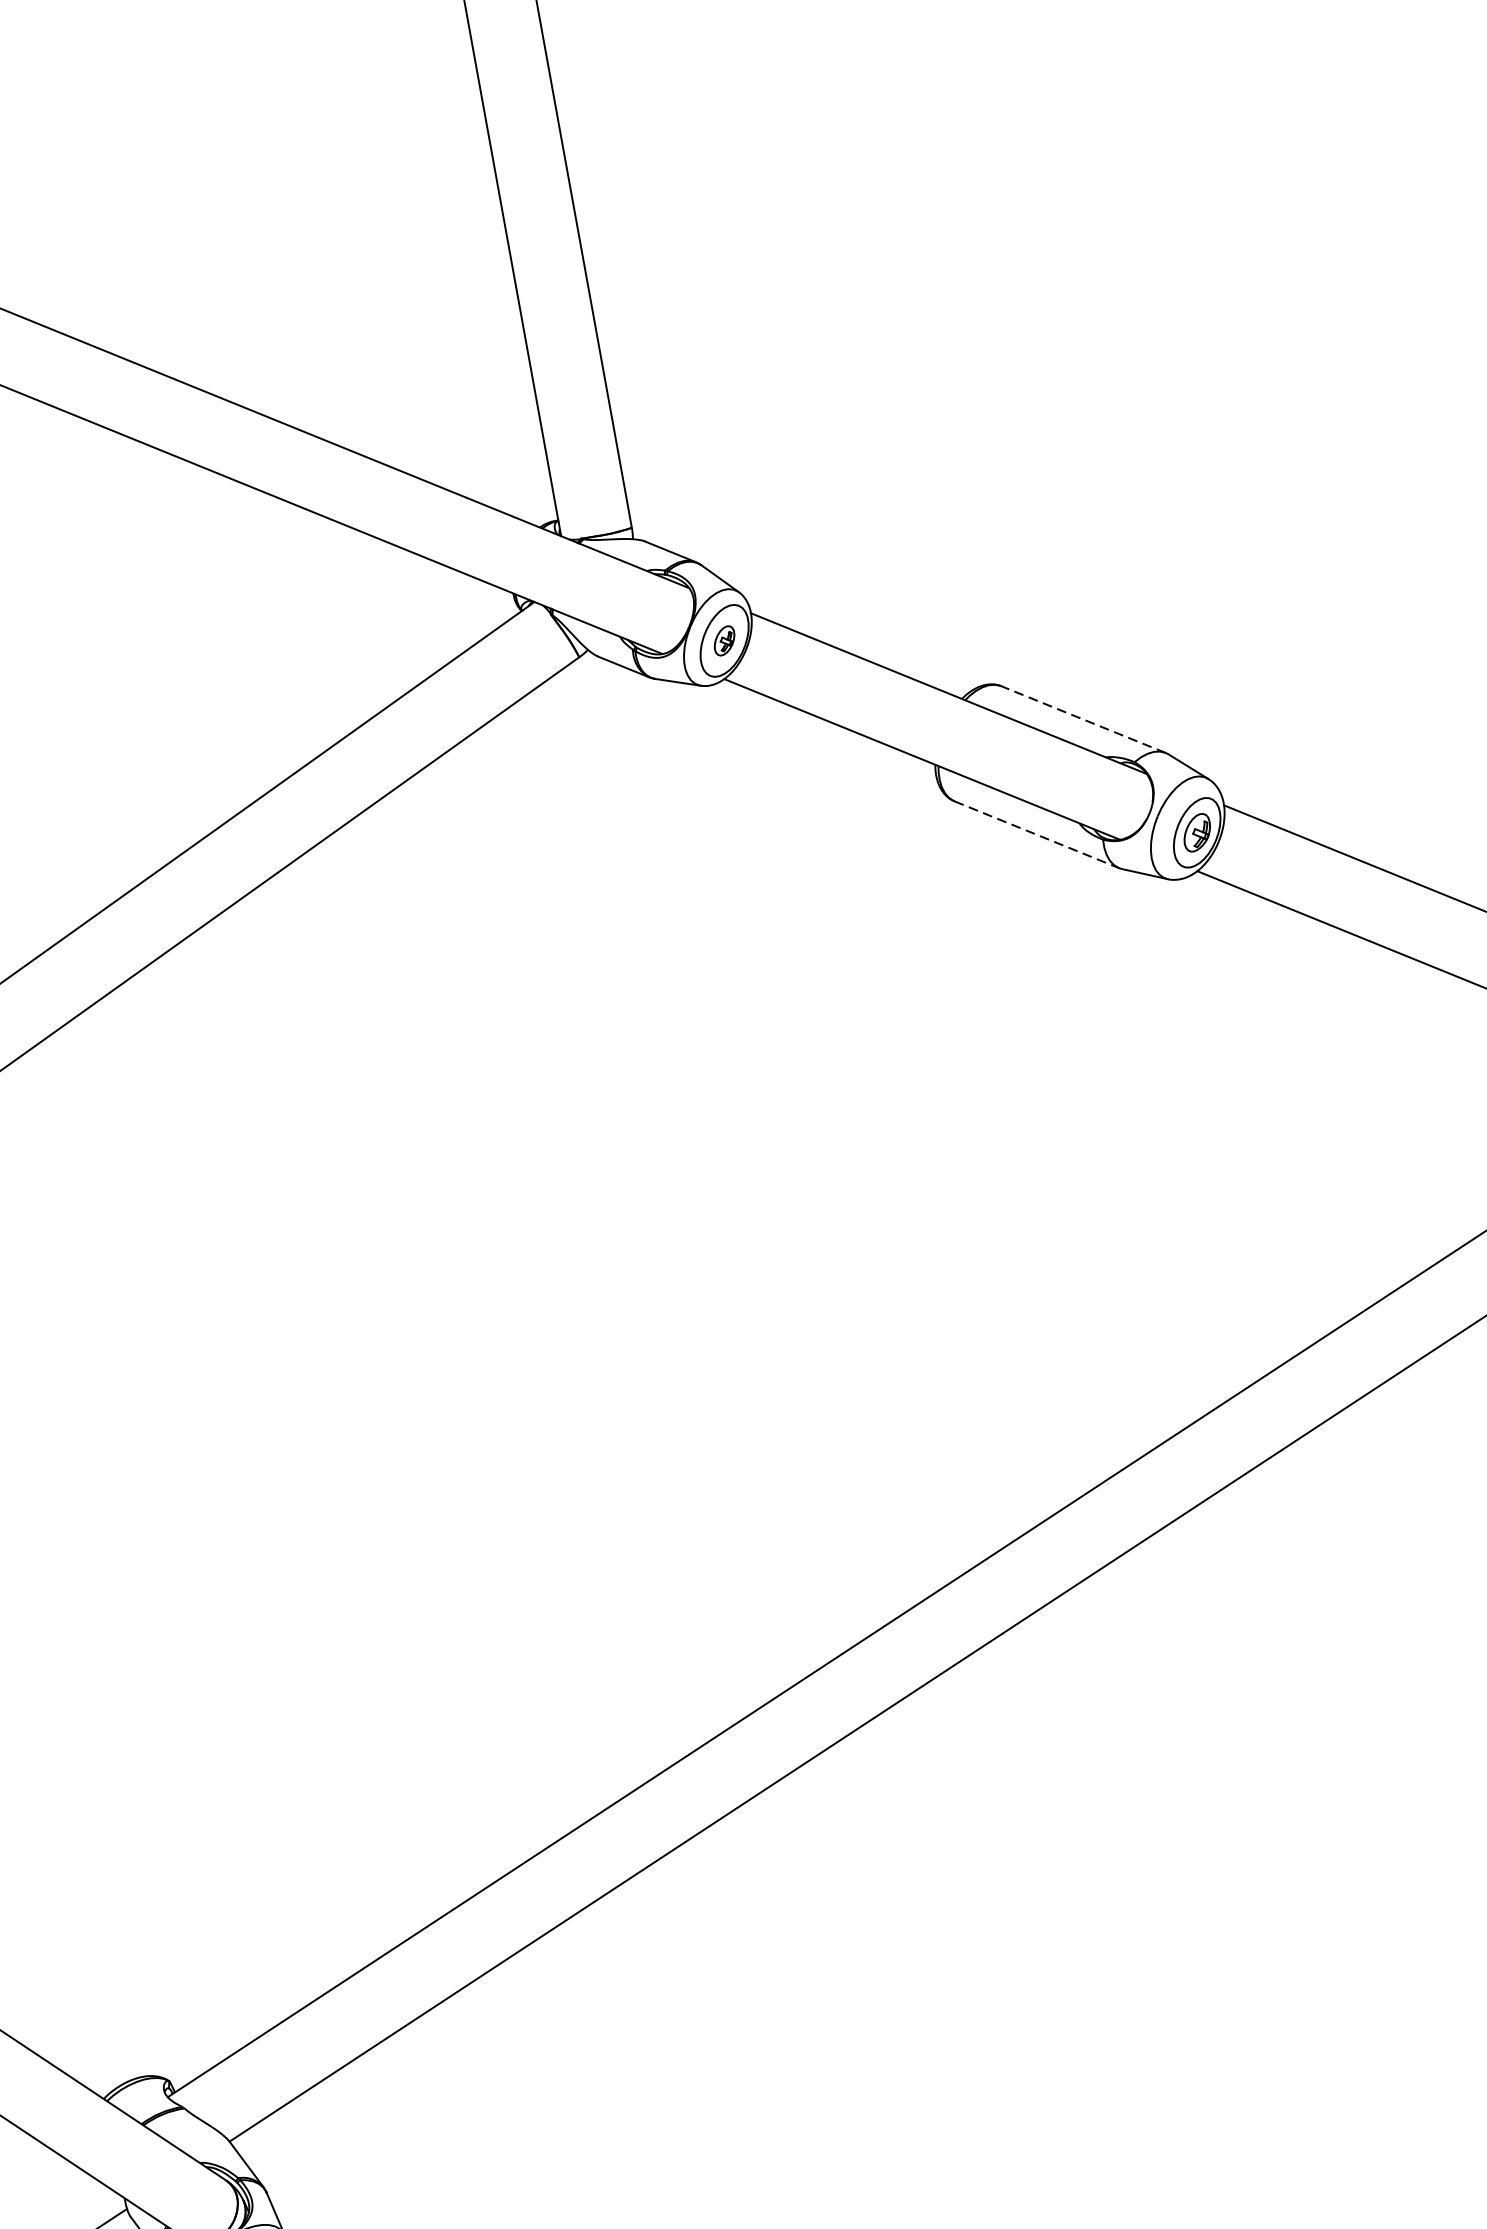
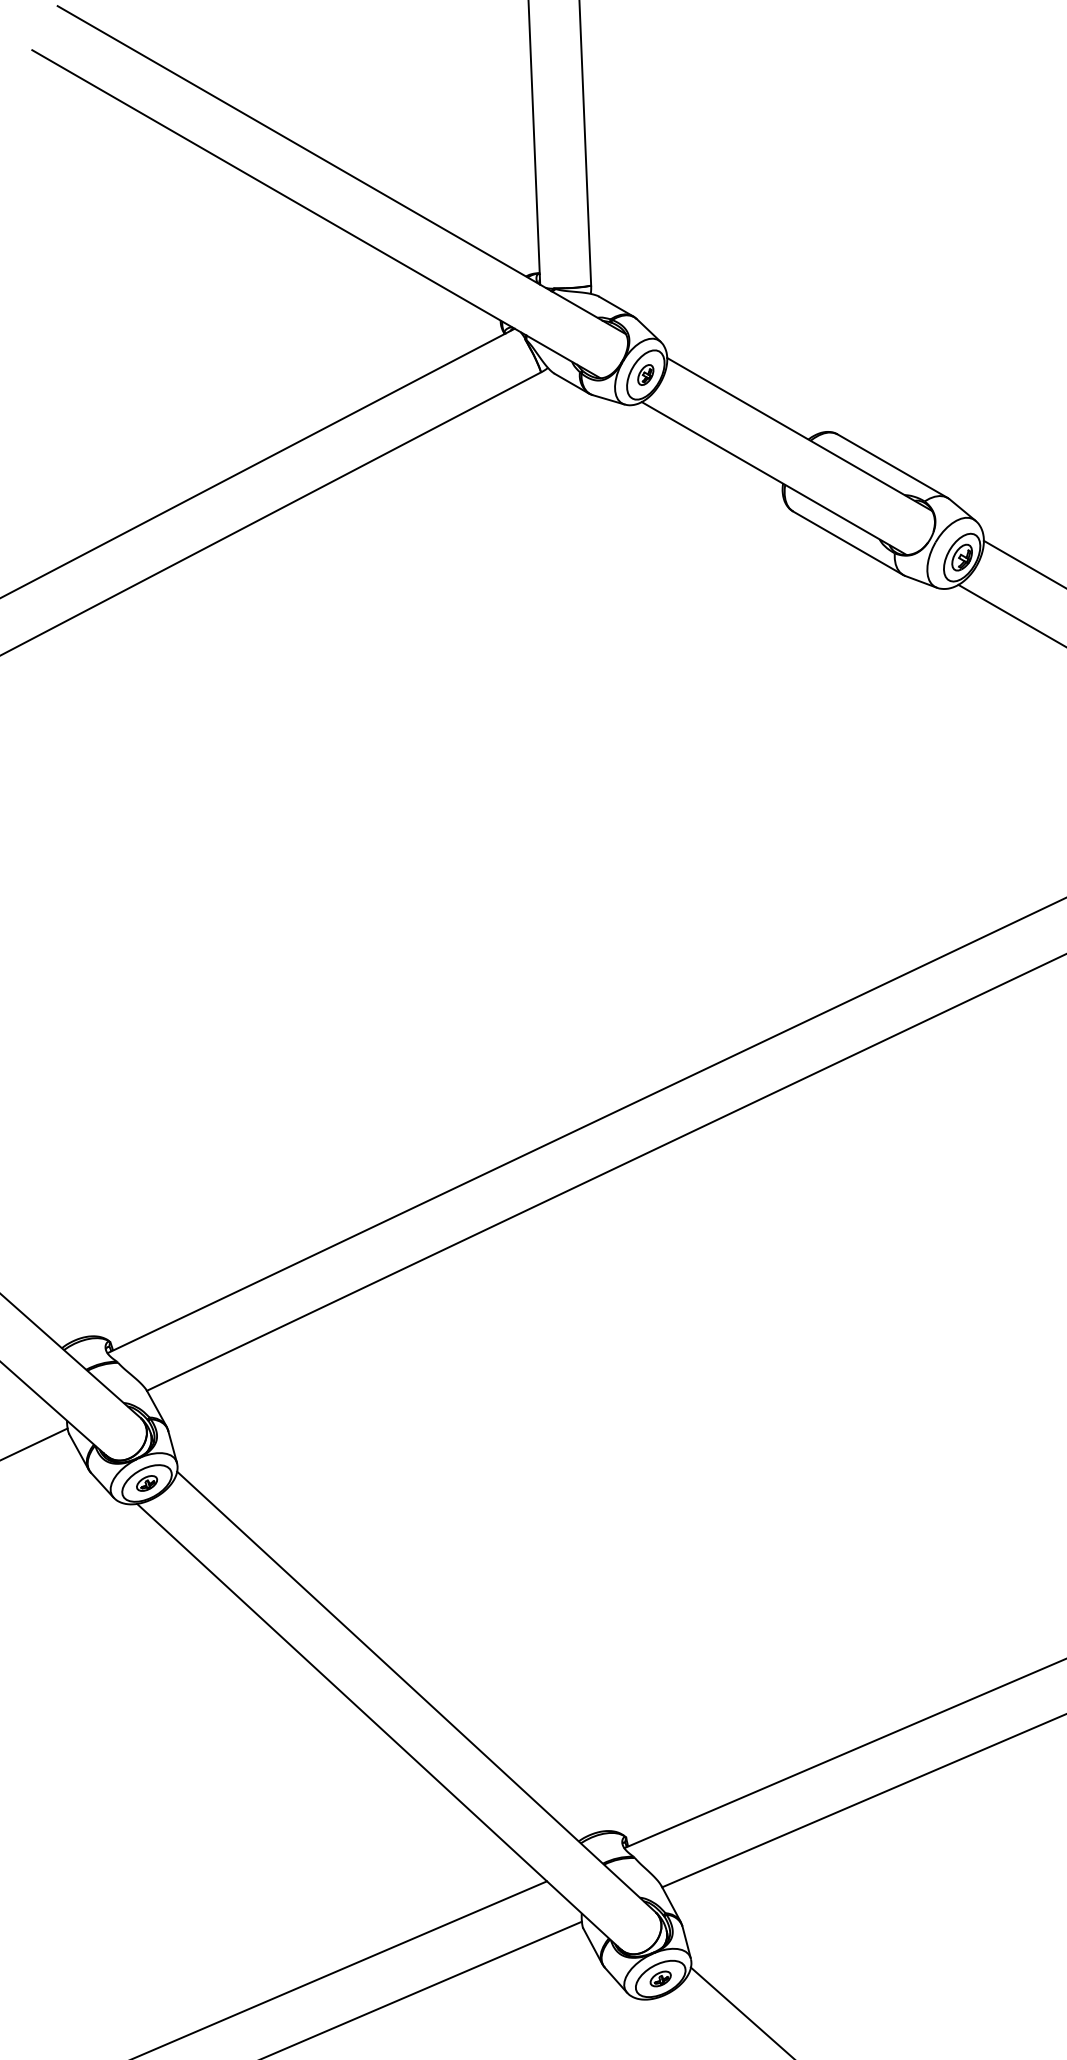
line: (1083, 720) -> (892, 466), dashed -> solid
line: (1037, 835) -> (848, 543), dashed -> solid

